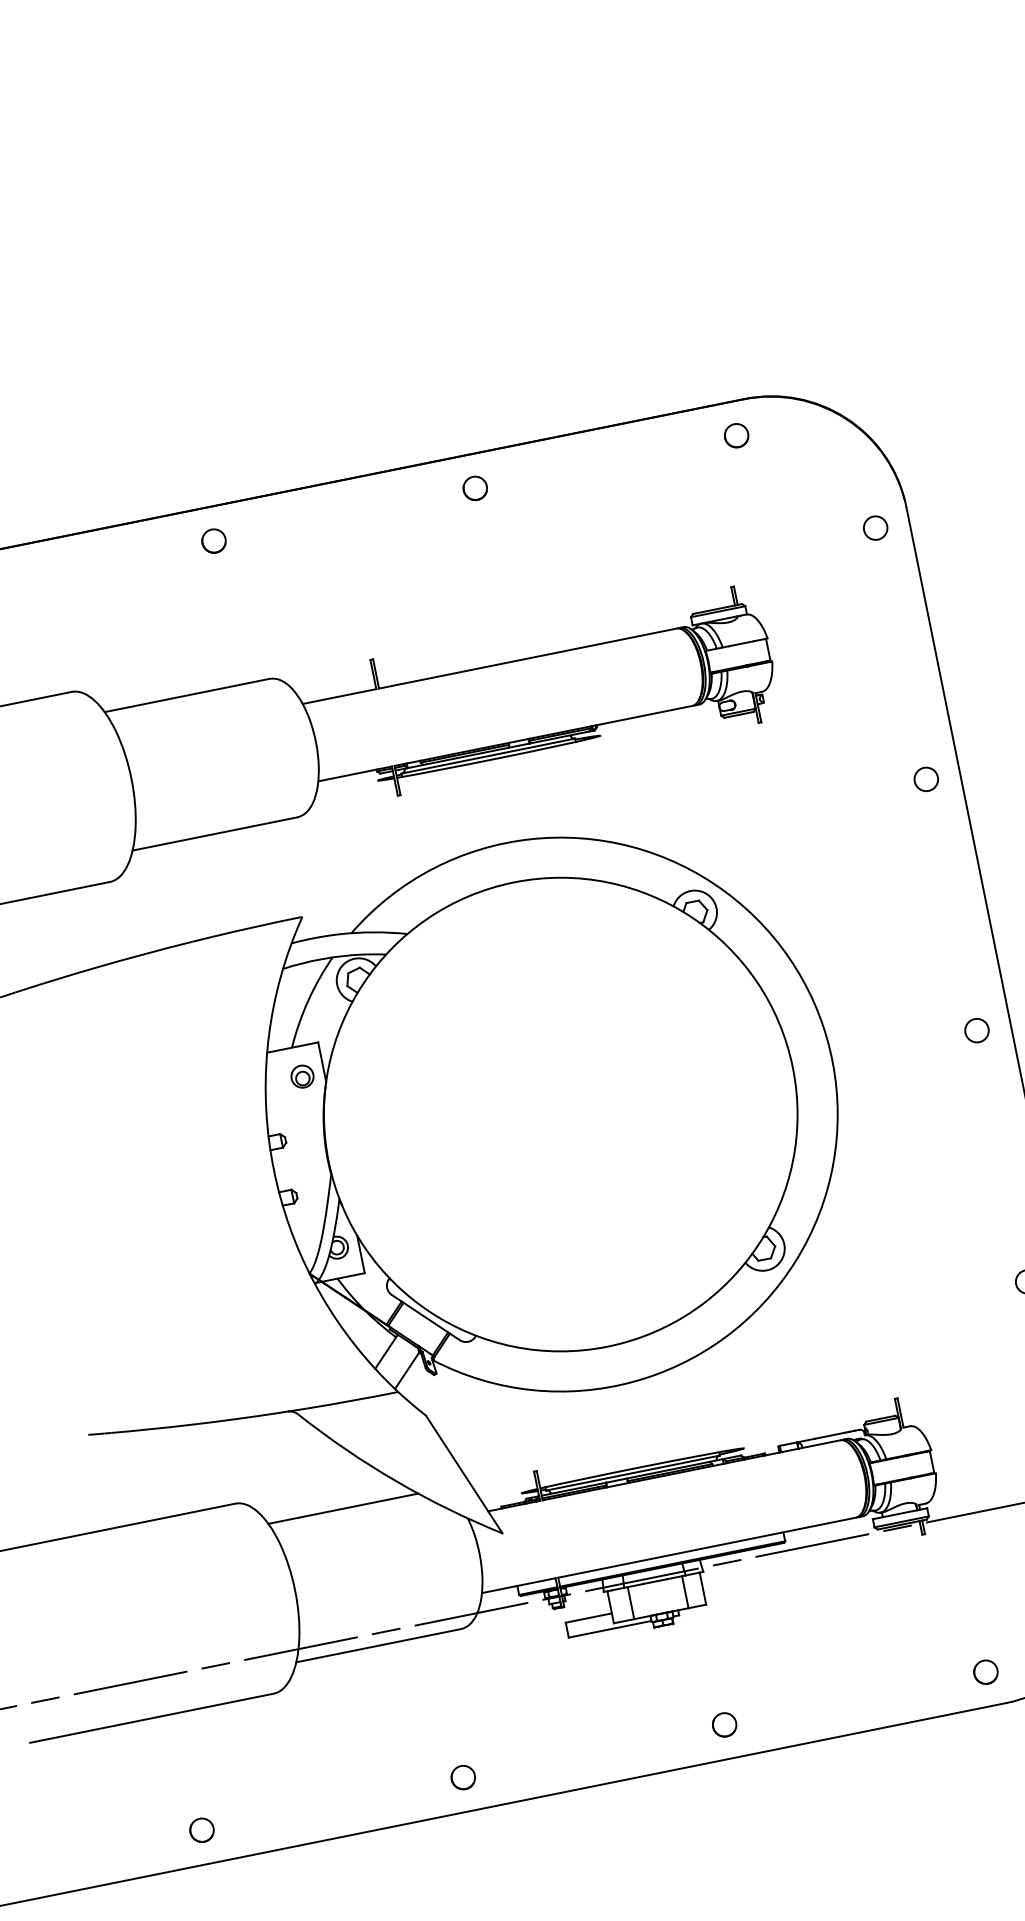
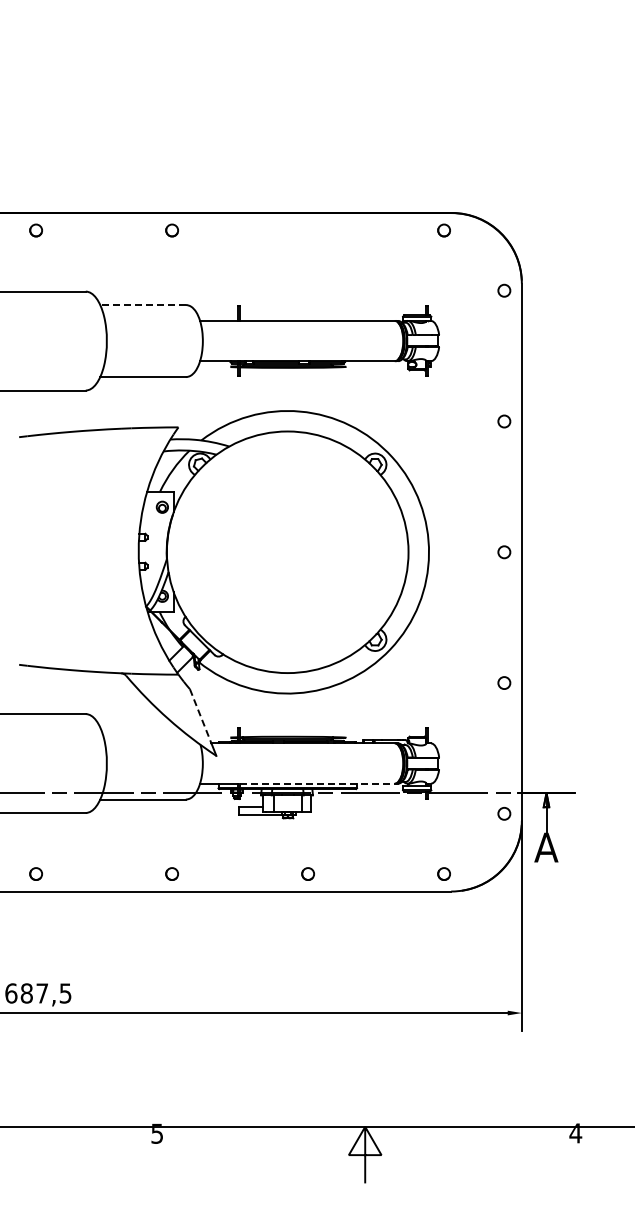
circle: (474, 488) -> (307, 230), removed
line: (187, 696) -> (143, 305), solid -> dashed
line: (456, 1463) -> (200, 716), solid -> dashed
line: (343, 1508) -> (139, 727), removed
line: (707, 1547) -> (317, 783), solid -> dashed

